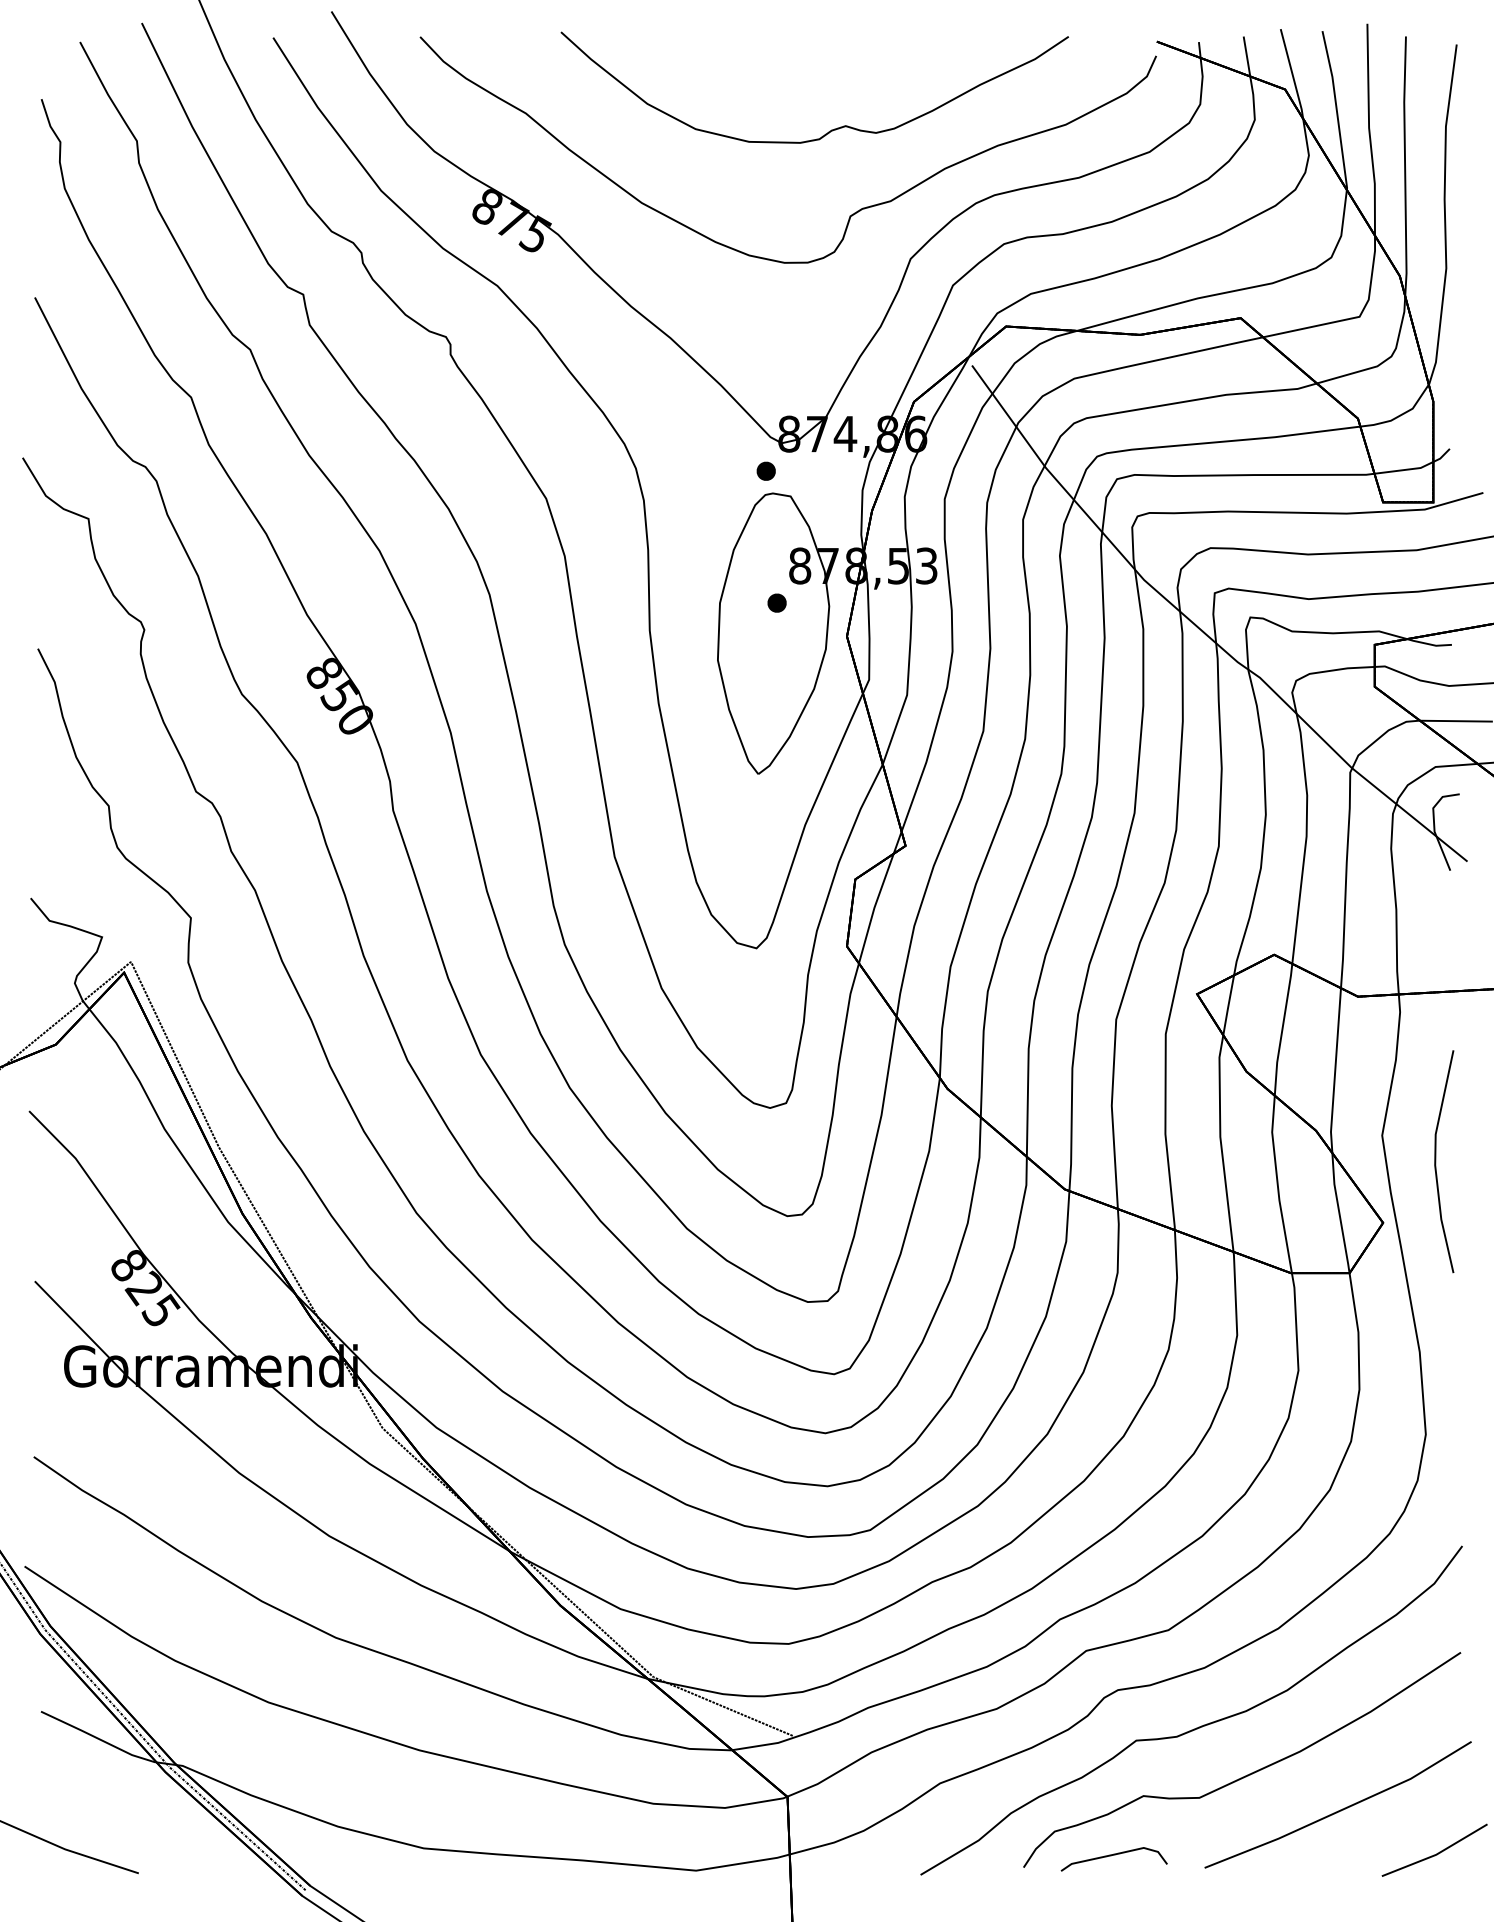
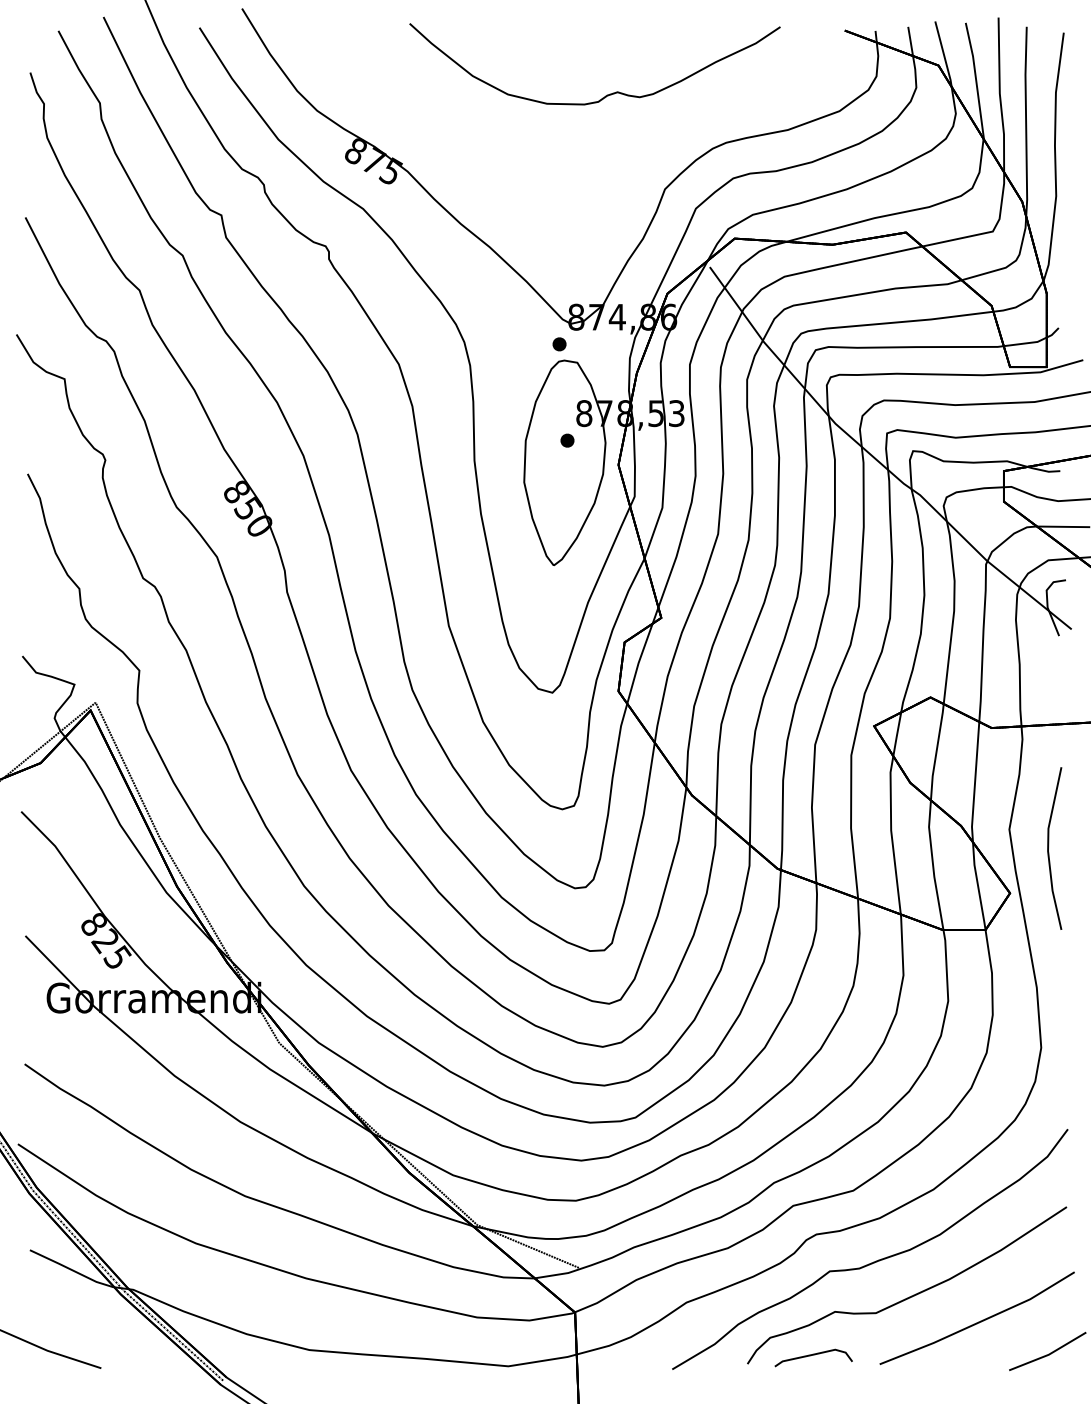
part: (849, 215) -> (620, 157), removed

